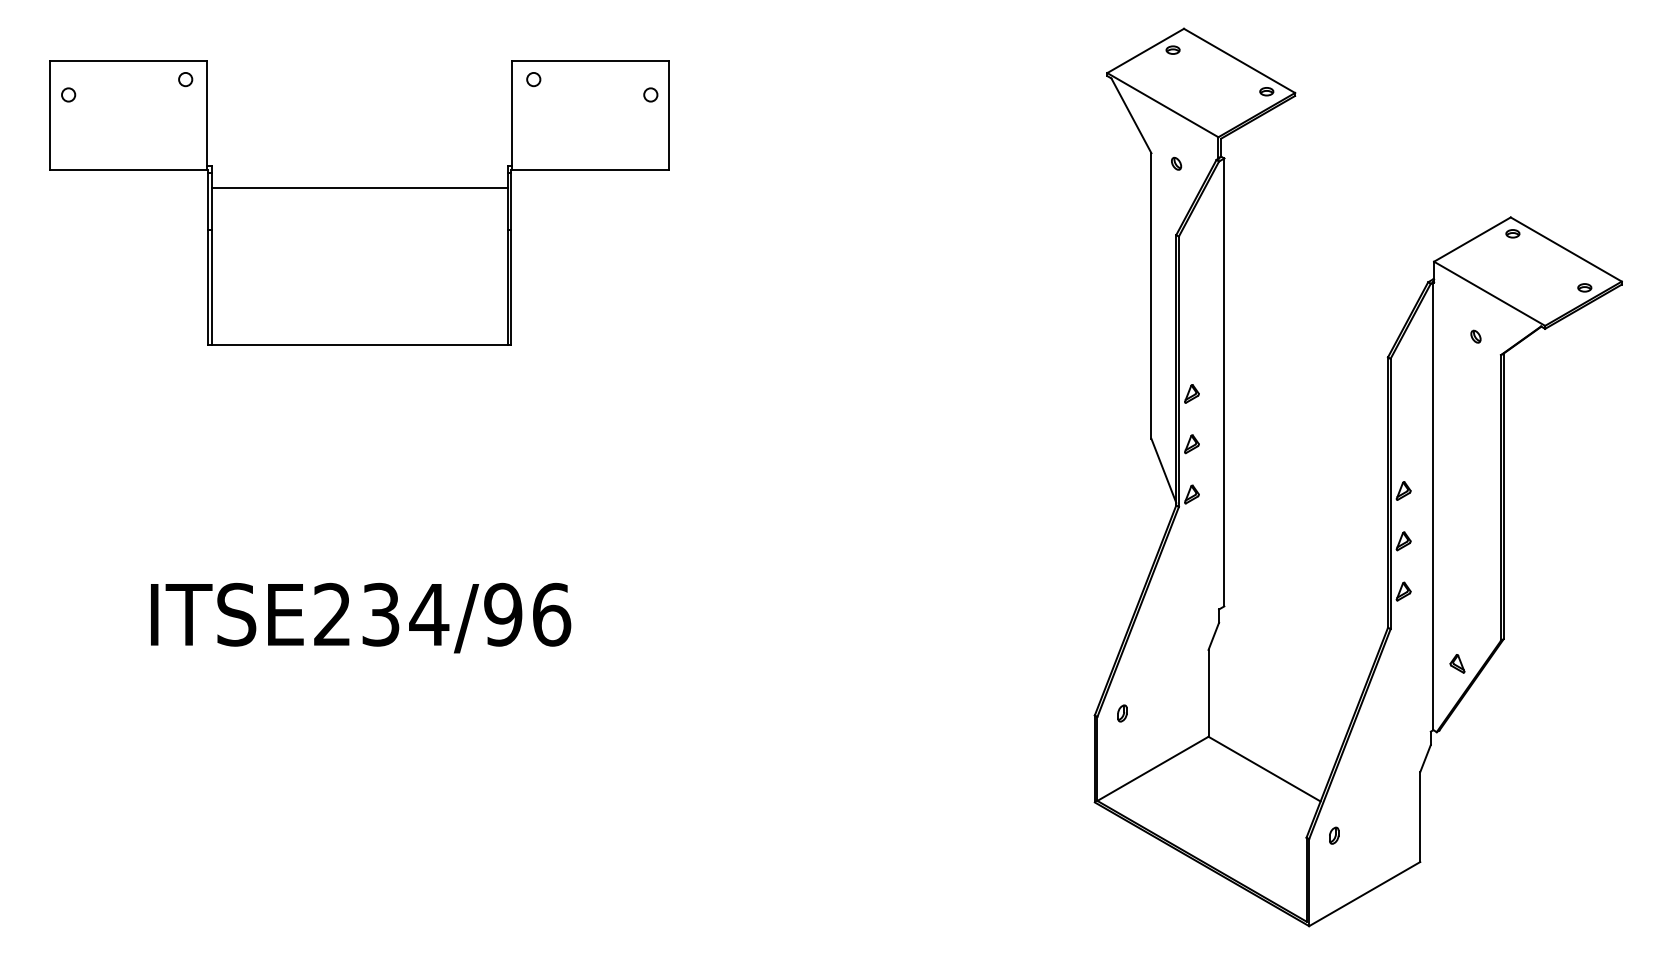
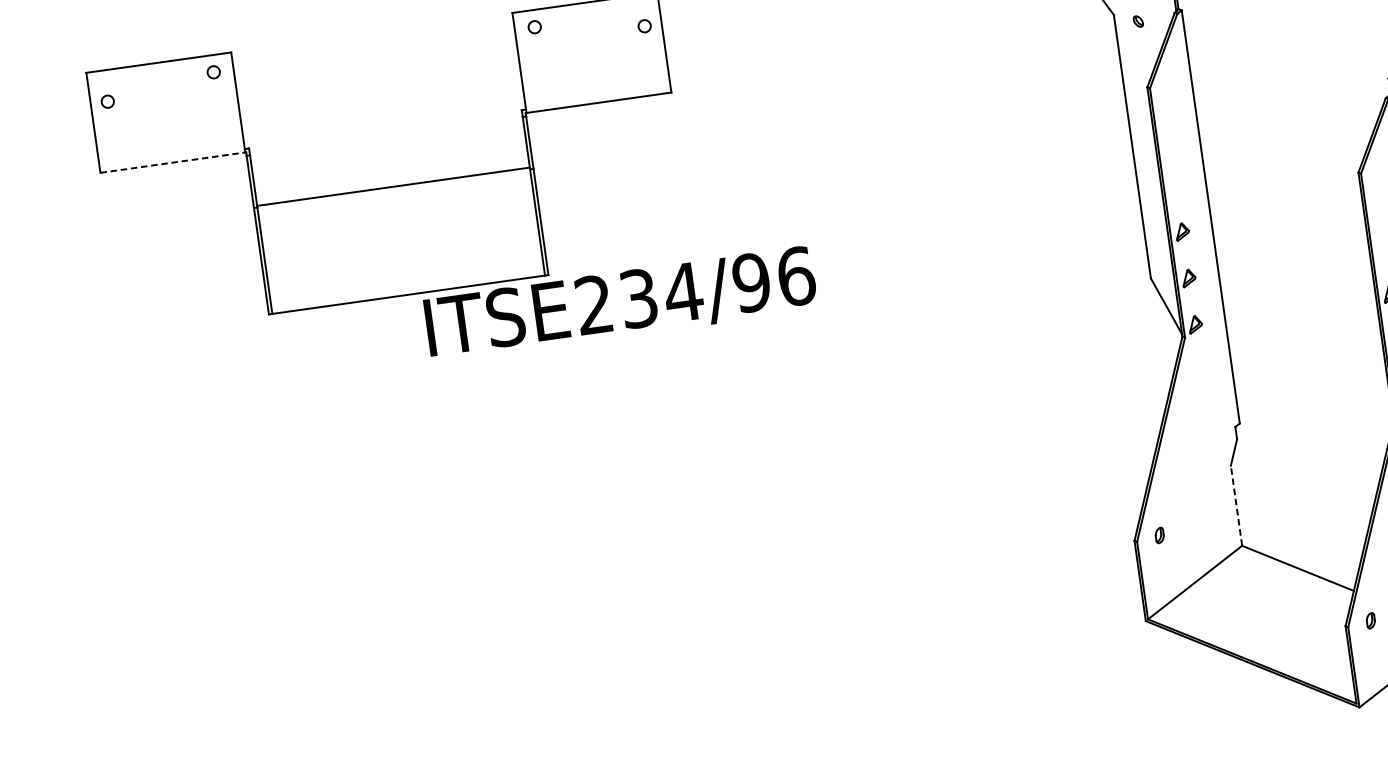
line: (128, 169) -> (172, 162), solid -> dashed
line: (359, 188) -> (393, 187), moved
text: (361, 617) -> (621, 303), moved
line: (1208, 692) -> (1236, 504), solid -> dashed

